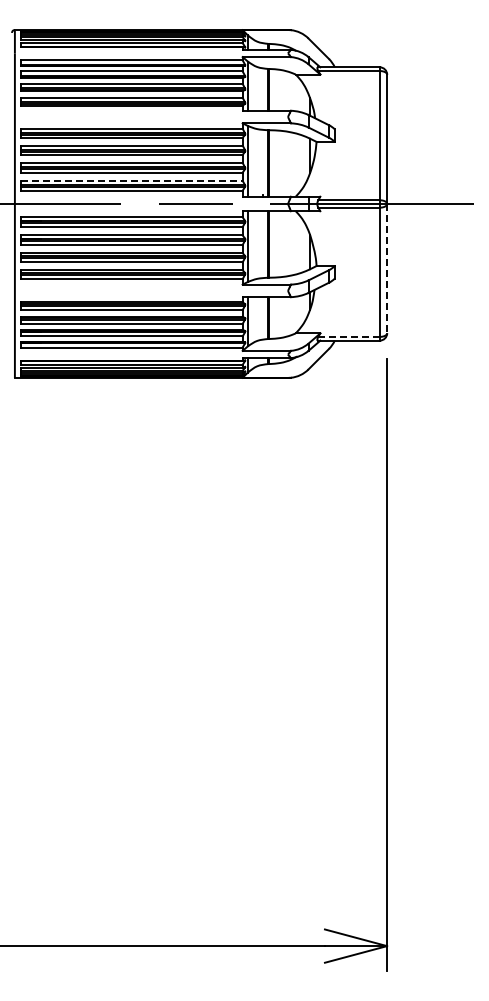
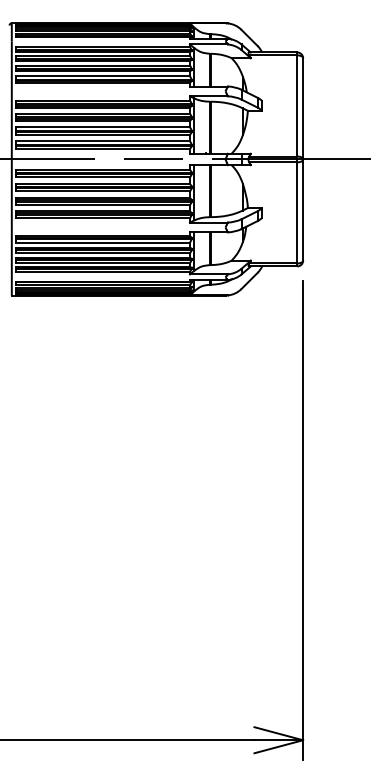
line: (131, 180) -> (103, 141), dashed -> solid
line: (387, 268) -> (303, 209), dashed -> solid
line: (349, 336) -> (273, 263), dashed -> solid

